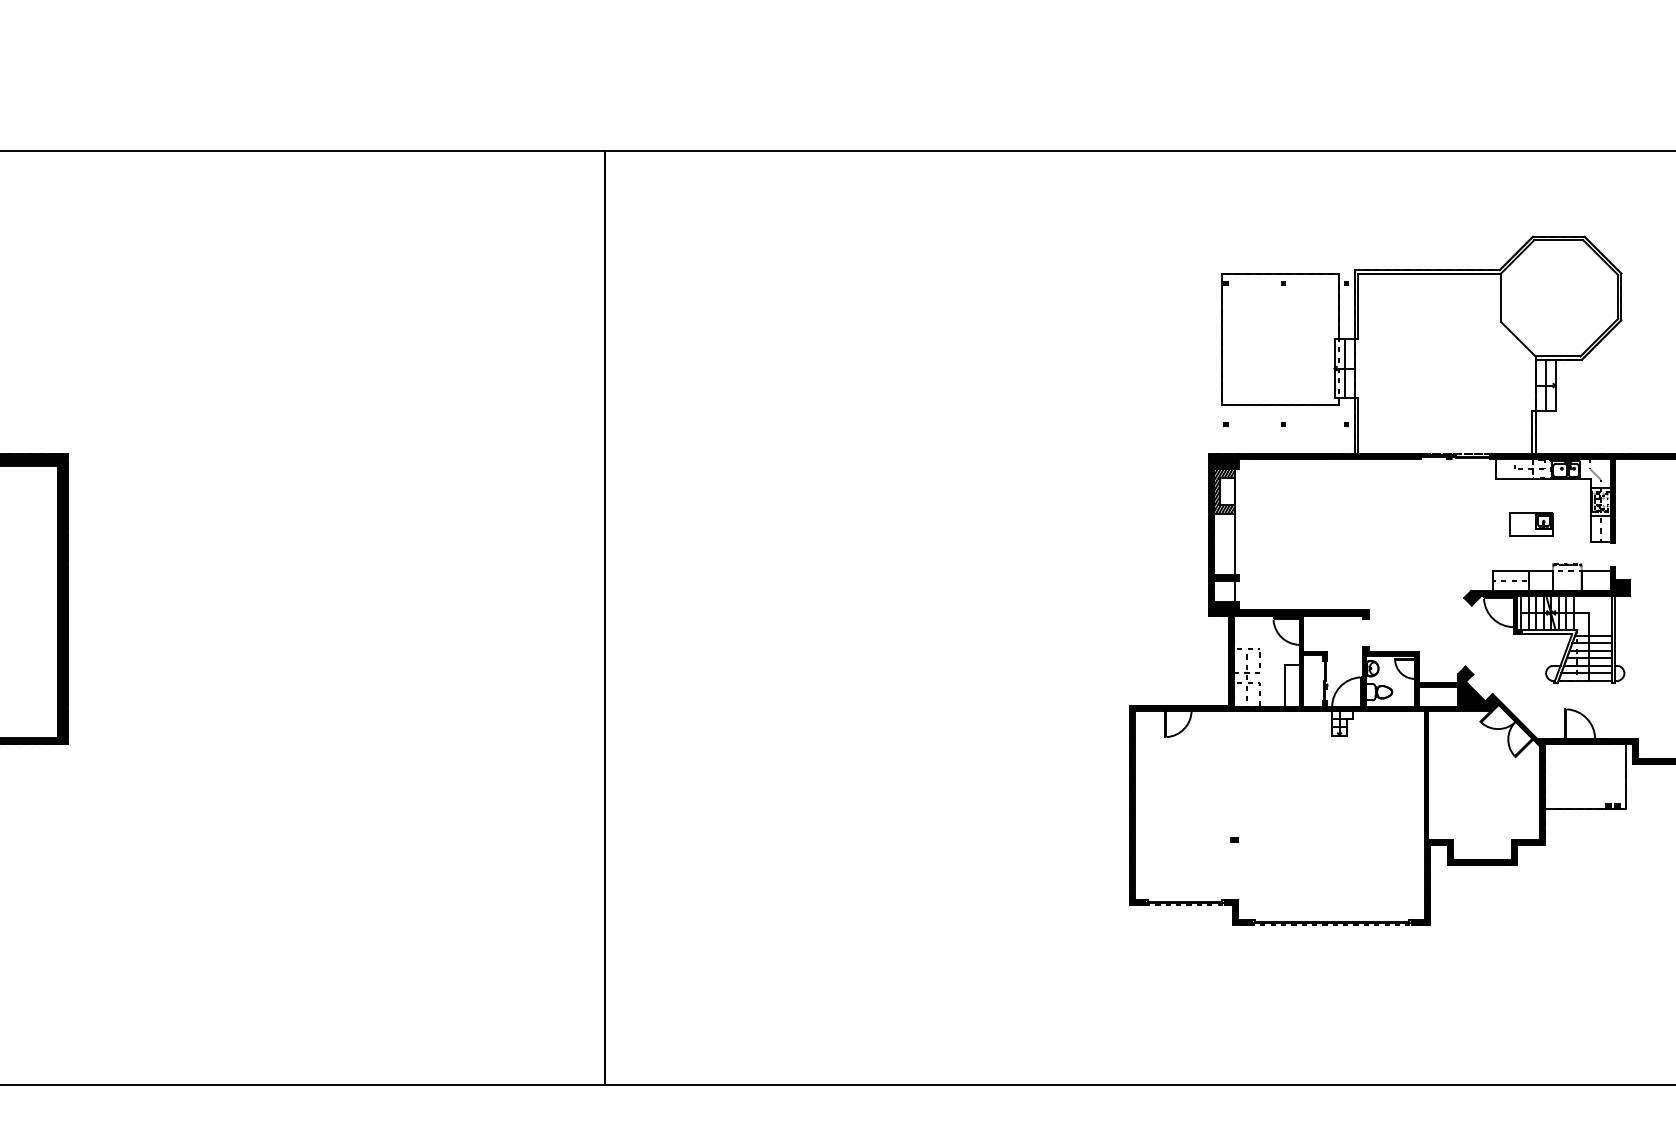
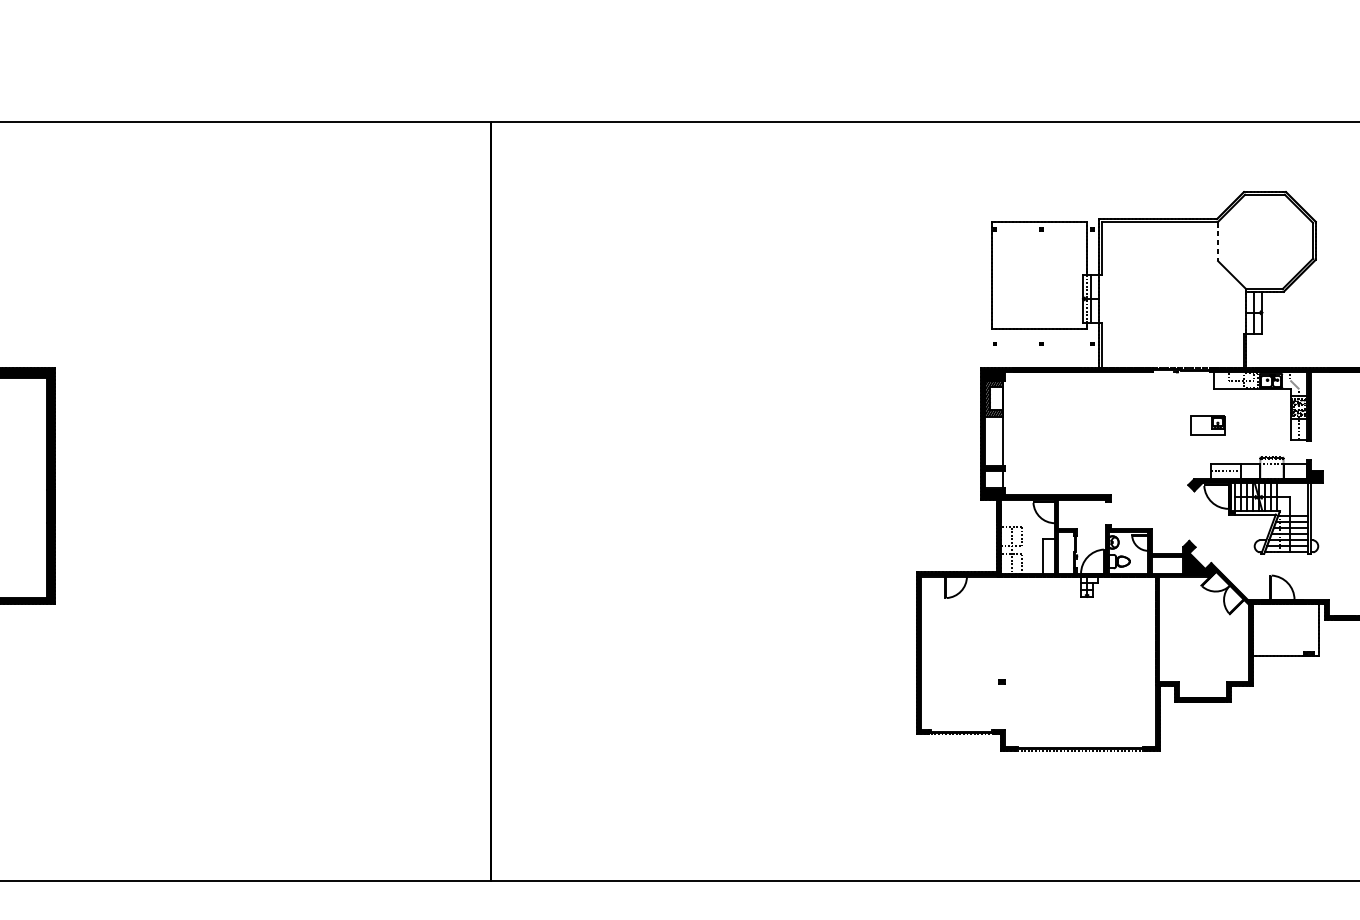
line: (1501, 298) -> (1218, 242), solid -> dashed
part: (1531, 524) -> (1207, 425), moved

